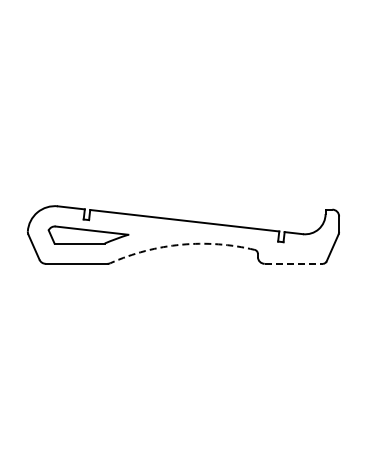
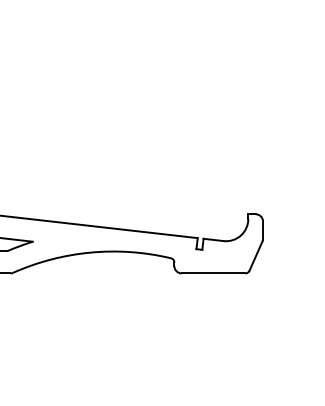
arc: (181, 244) -> (90, 252), dashed -> solid
line: (294, 263) -> (214, 273), dashed -> solid

